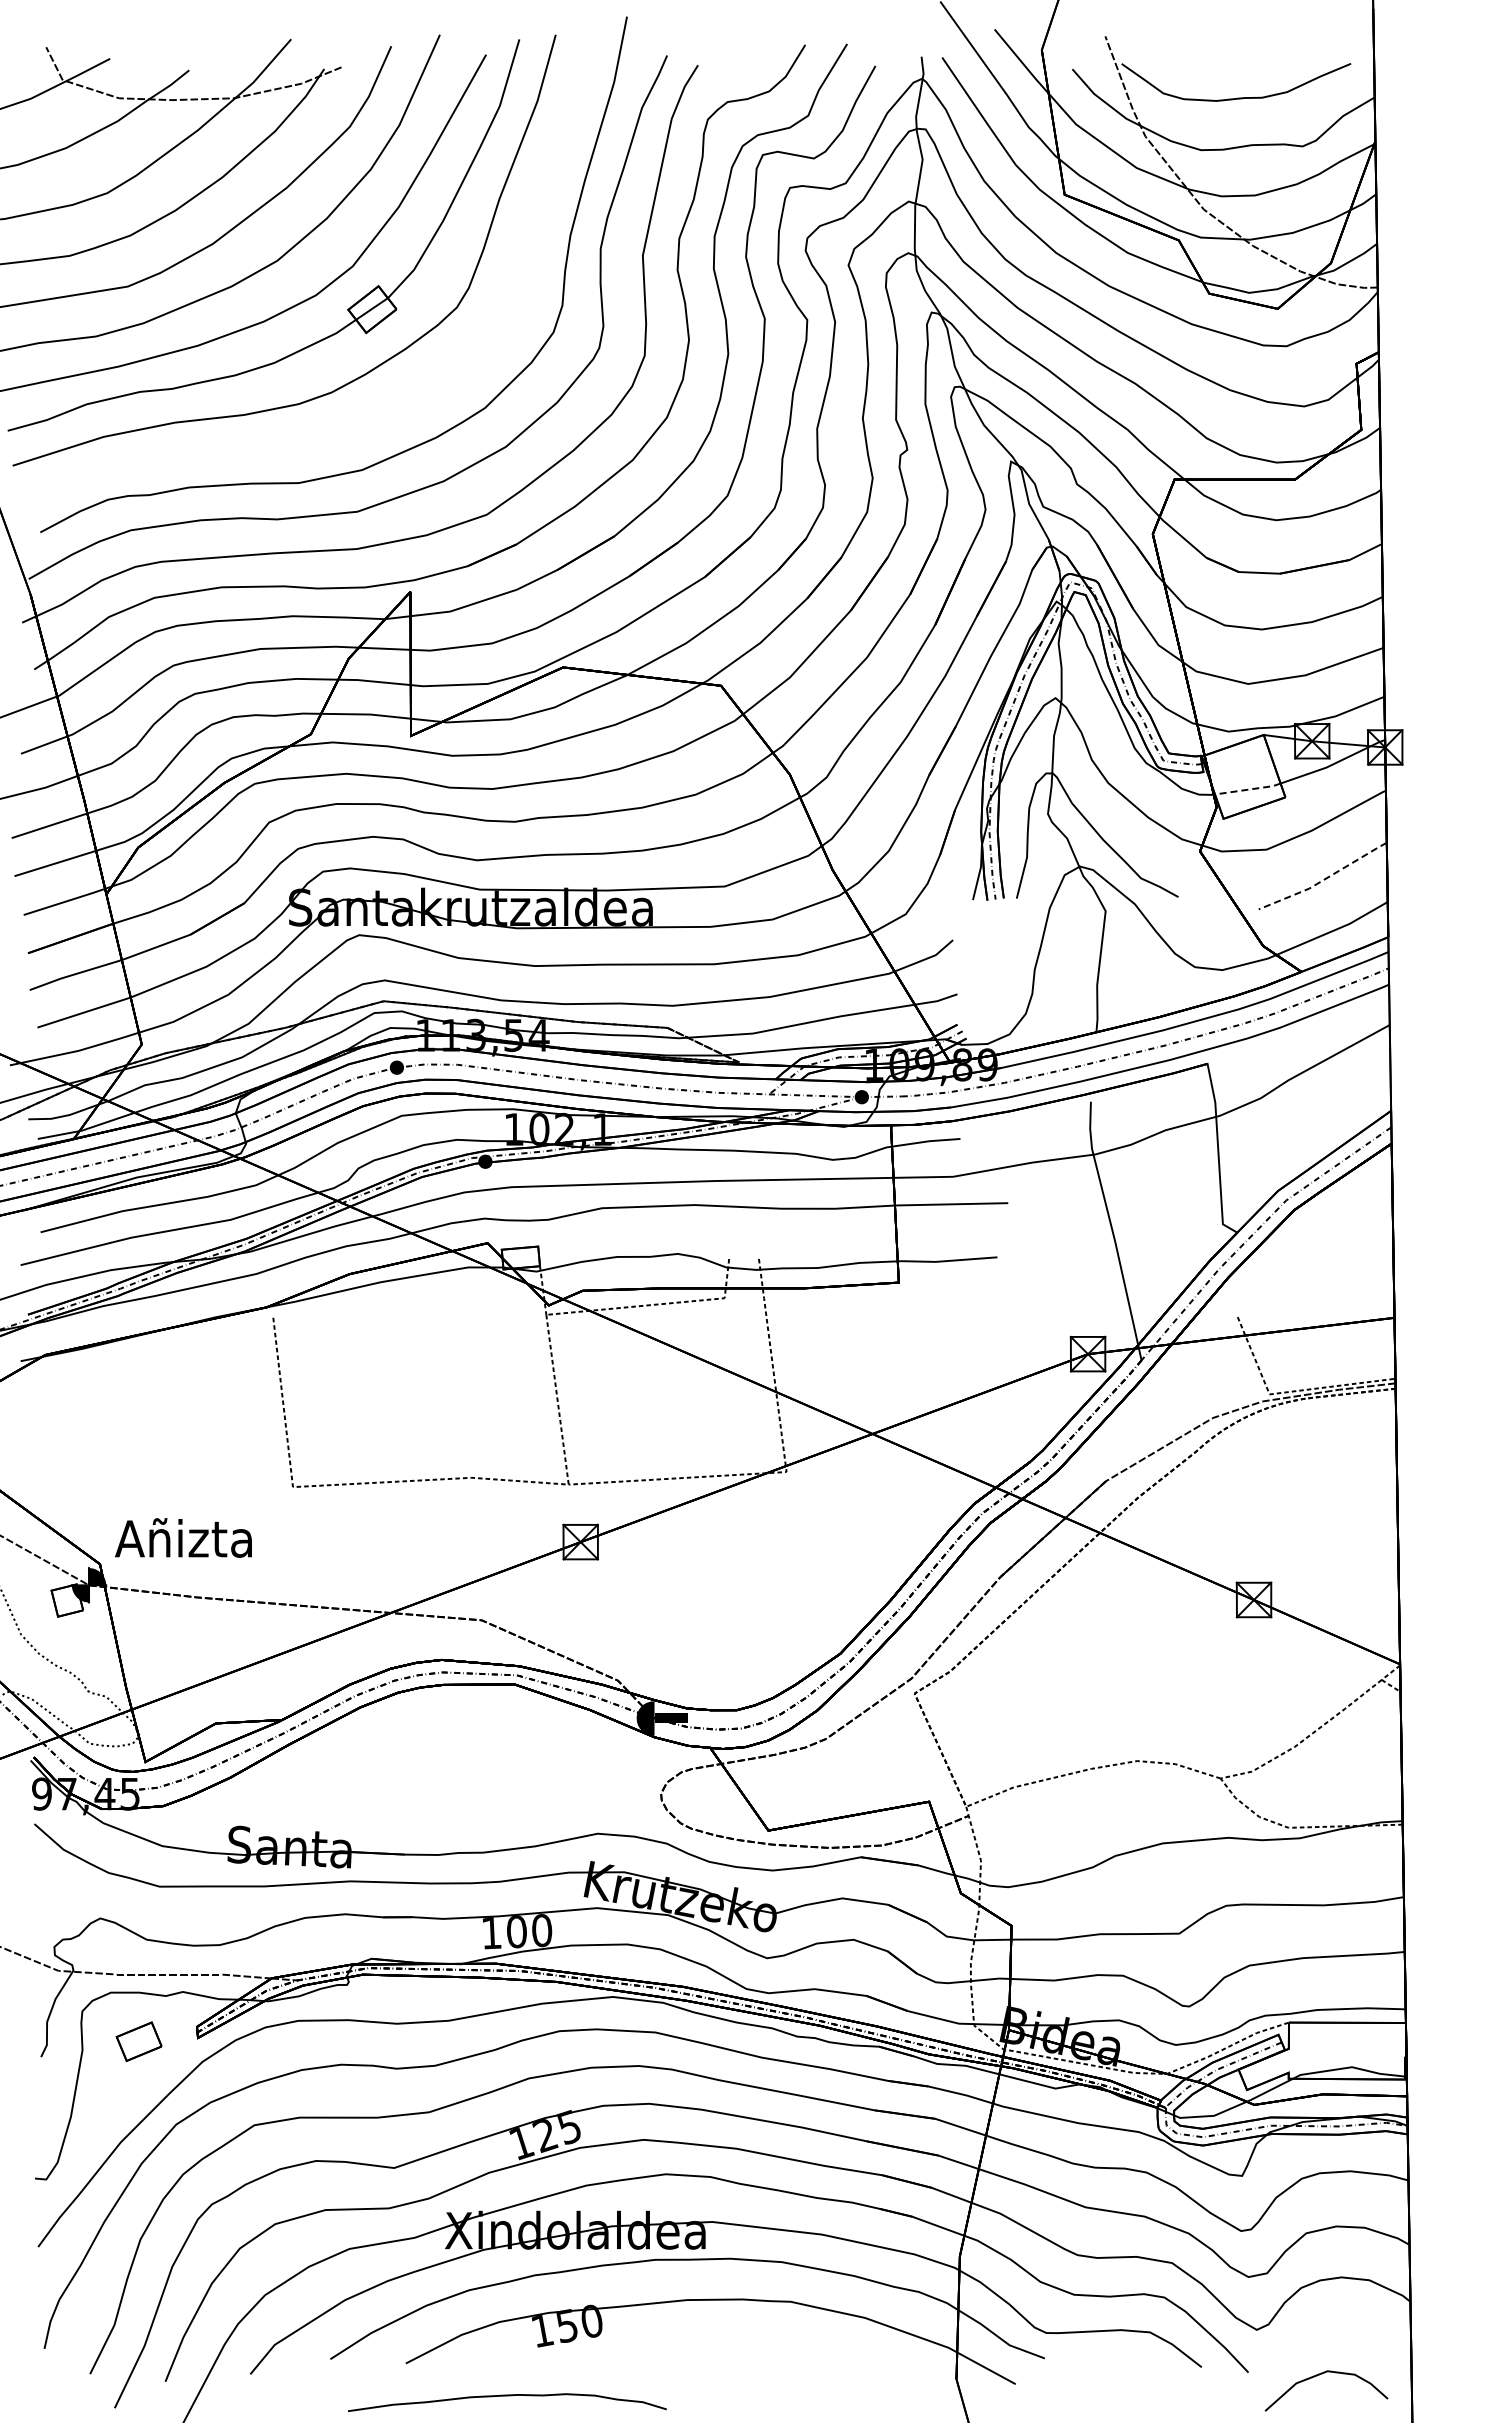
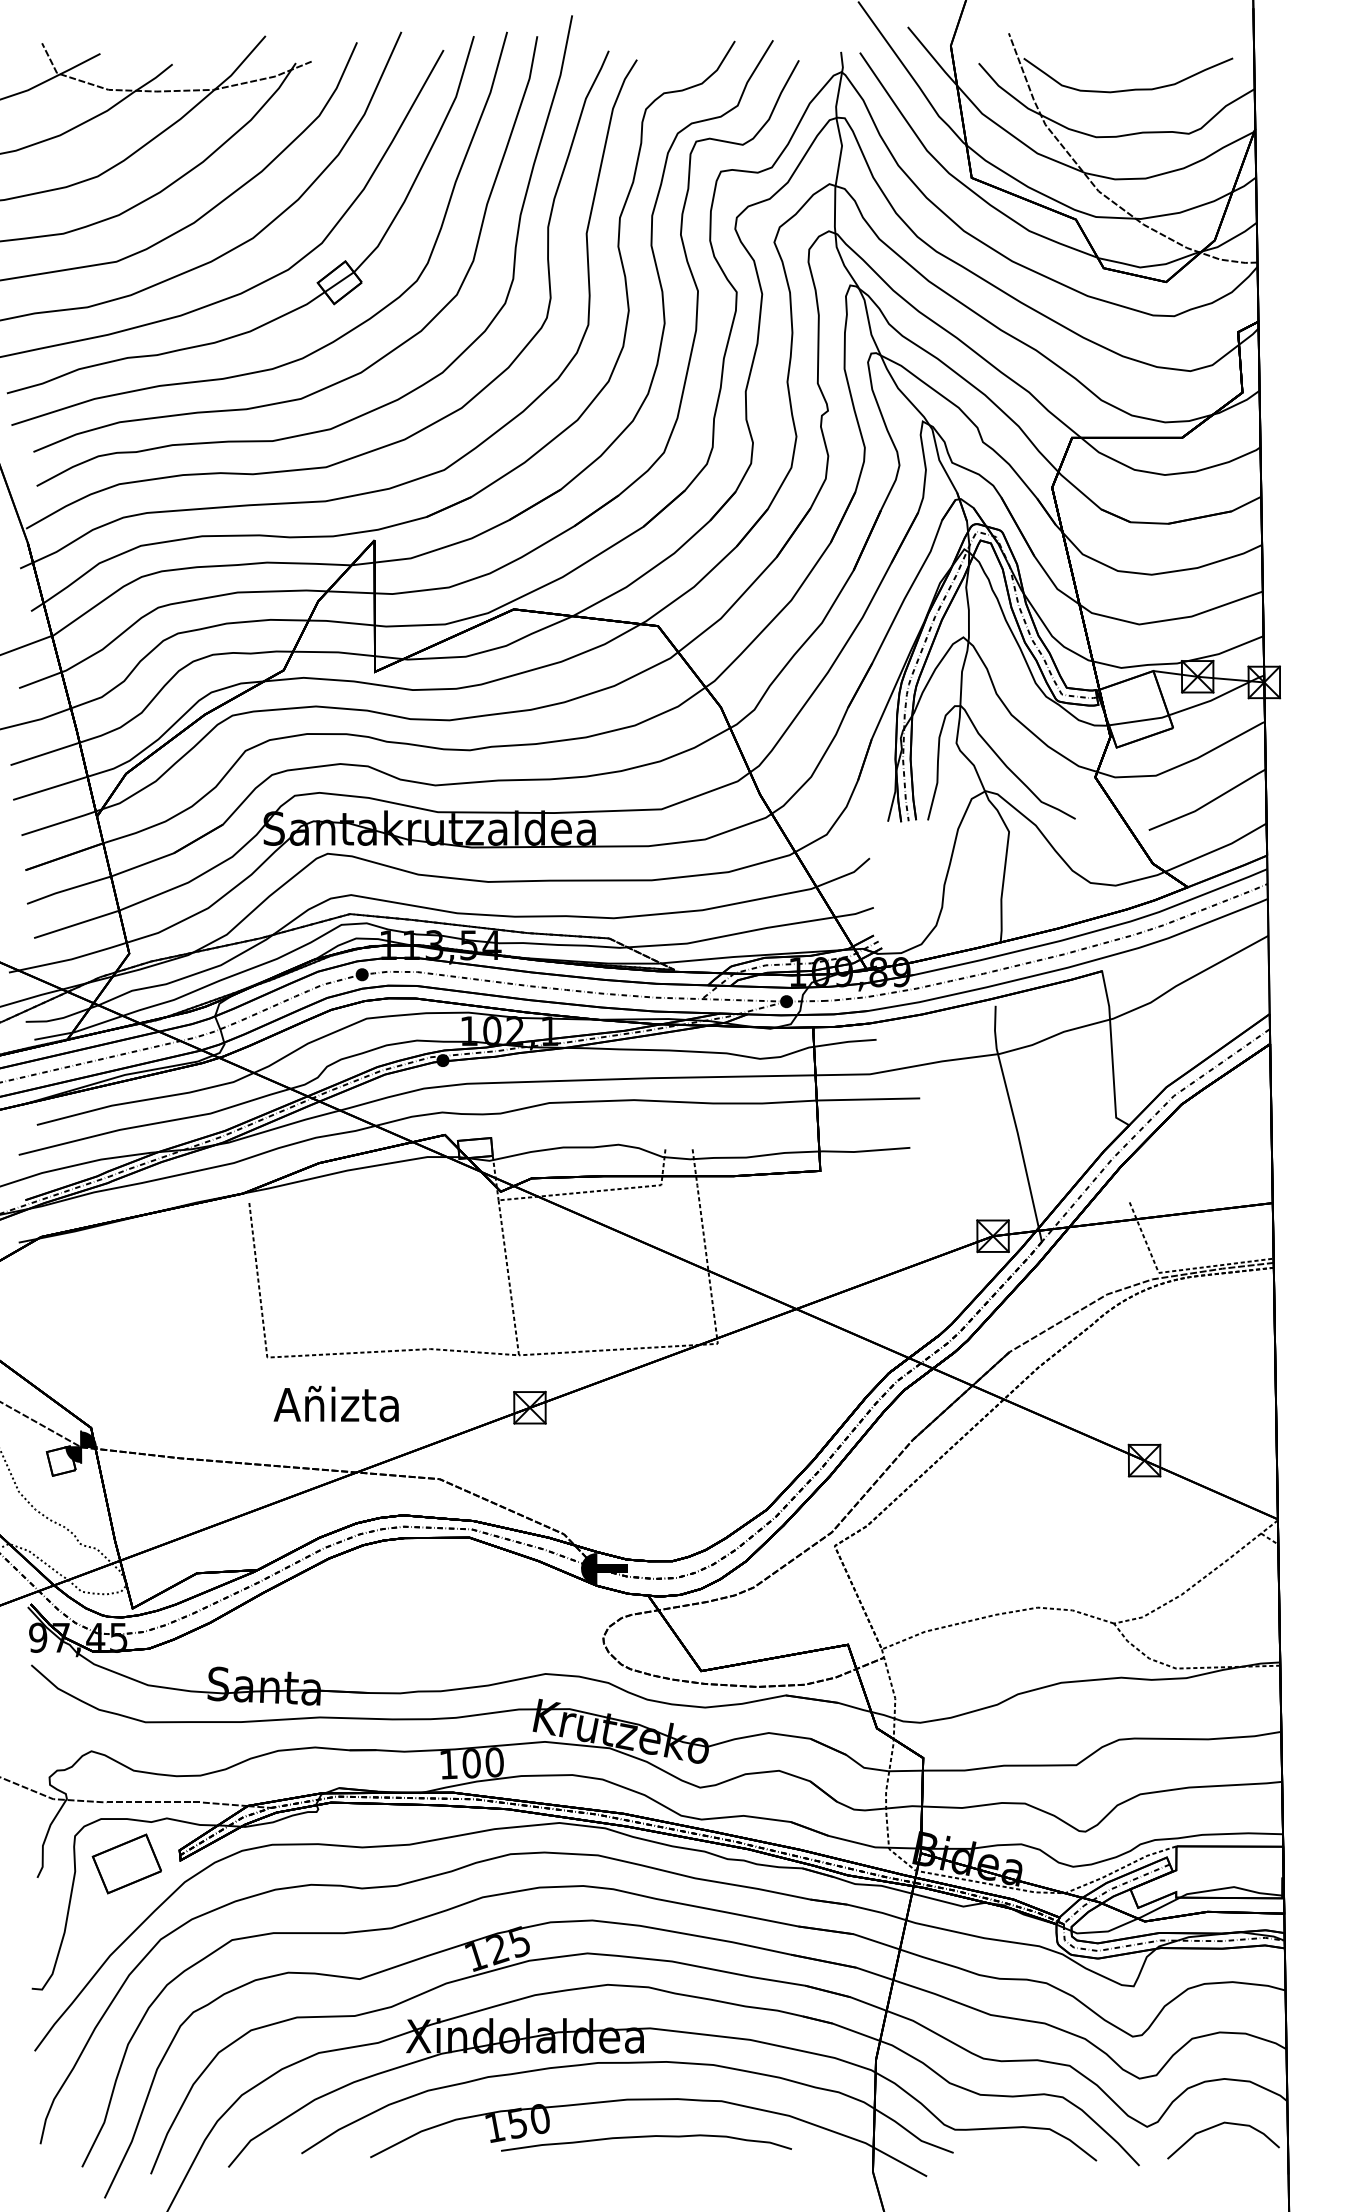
curve: (375, 415) -> (342, 379), added
line: (1248, 789) -> (1139, 720), dashed -> solid
line: (1324, 879) -> (1208, 802), dashed -> solid
text: (183, 1537) -> (336, 1403), moved
part: (138, 2041) -> (126, 1863), size x1.67
curve: (1322, 2374) -> (1219, 2125), moved
curve: (507, 2396) -> (646, 2137), moved

